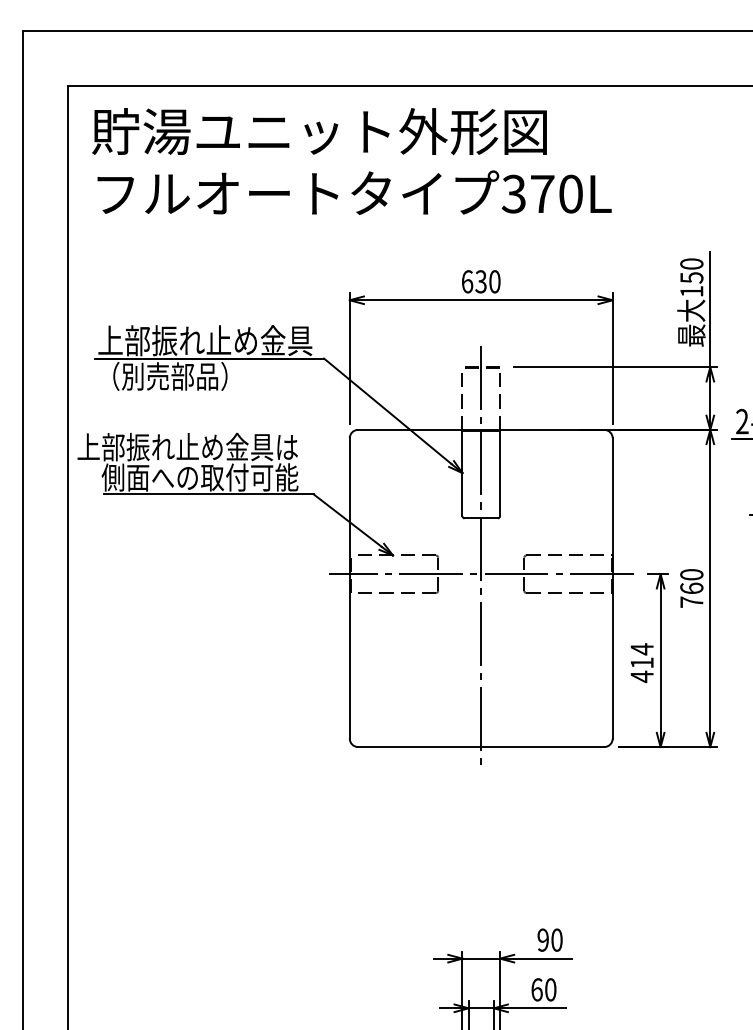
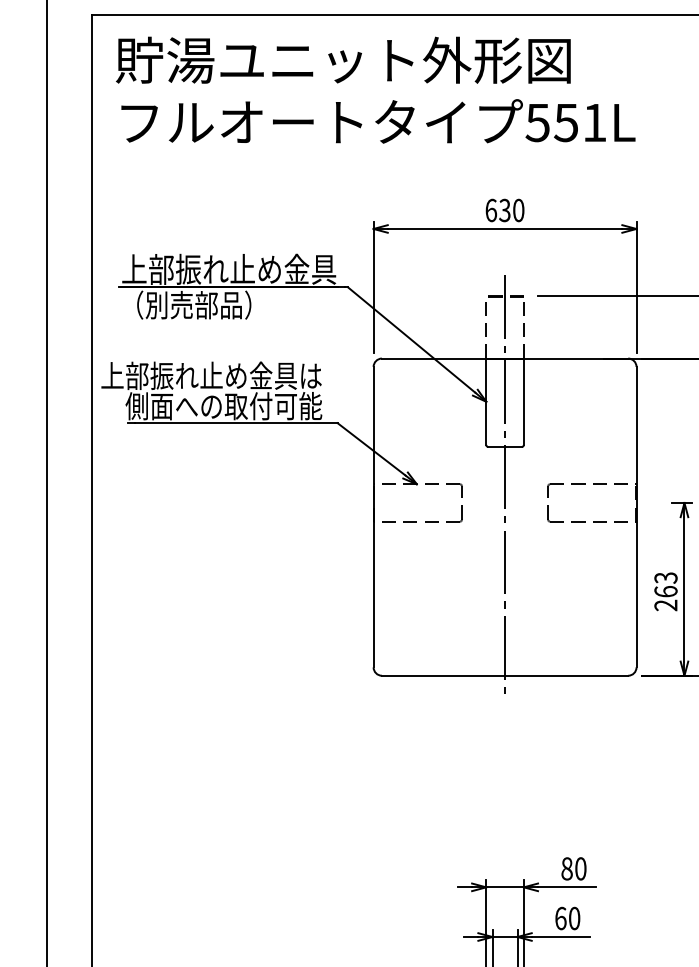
text: (541, 193) -> (565, 122), 370L -> 551L
line: (480, 574) -> (504, 503), removed
text: (641, 663) -> (665, 592), 414 -> 263
text: (542, 939) -> (566, 868), 90 -> 80

